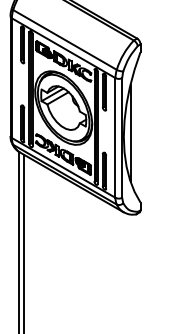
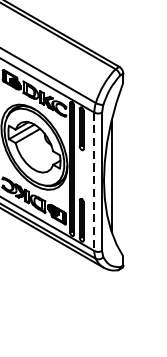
line: (115, 137) -> (94, 181), solid -> dashed

